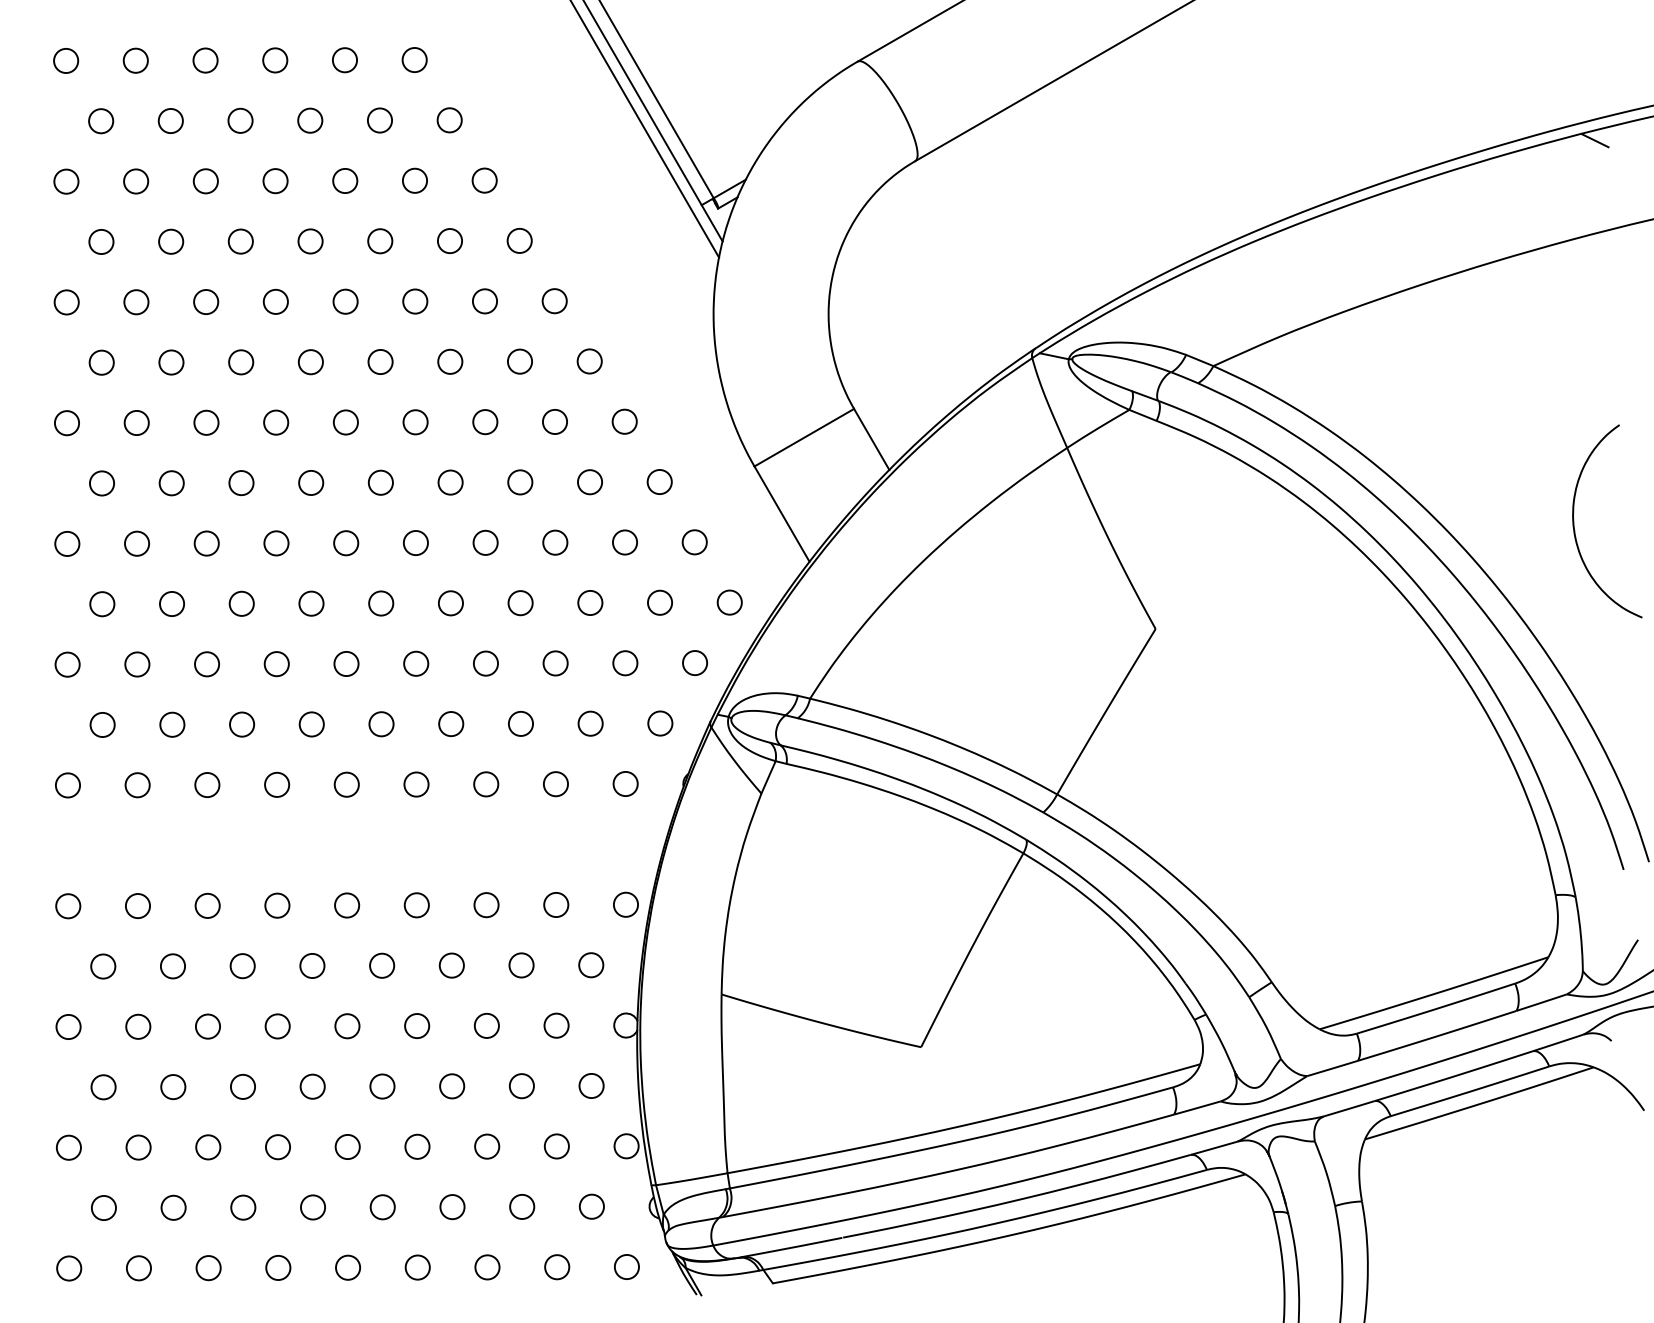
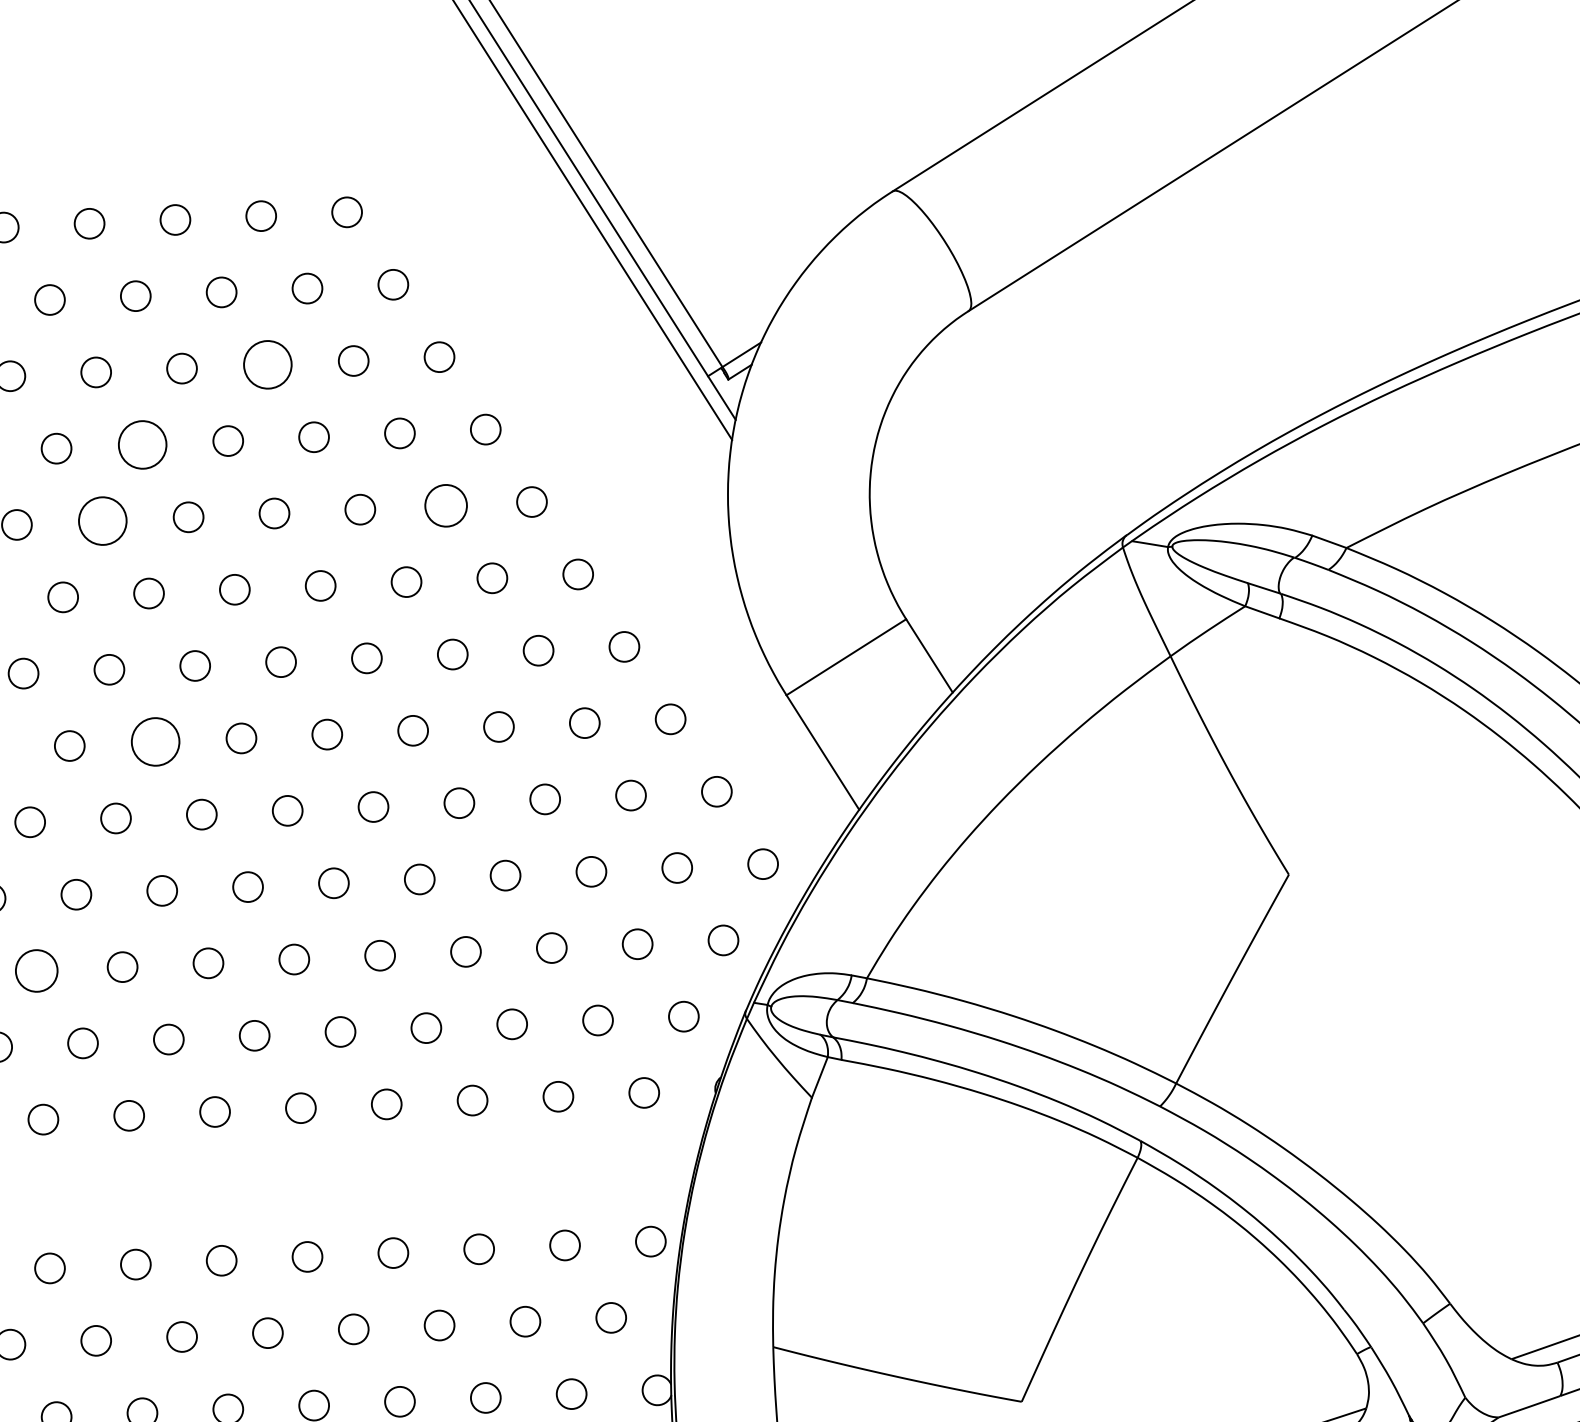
circle: (345, 180) -> (268, 364), size x1.6
circle: (240, 241) -> (141, 444), size x1.6
circle: (484, 301) -> (445, 506), size x1.4
circle: (206, 302) -> (103, 521), size x1.6
circle: (241, 483) -> (155, 742), size x1.6
circle: (137, 664) -> (36, 970), size x1.4

